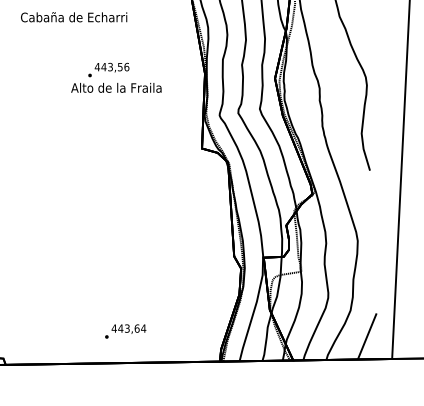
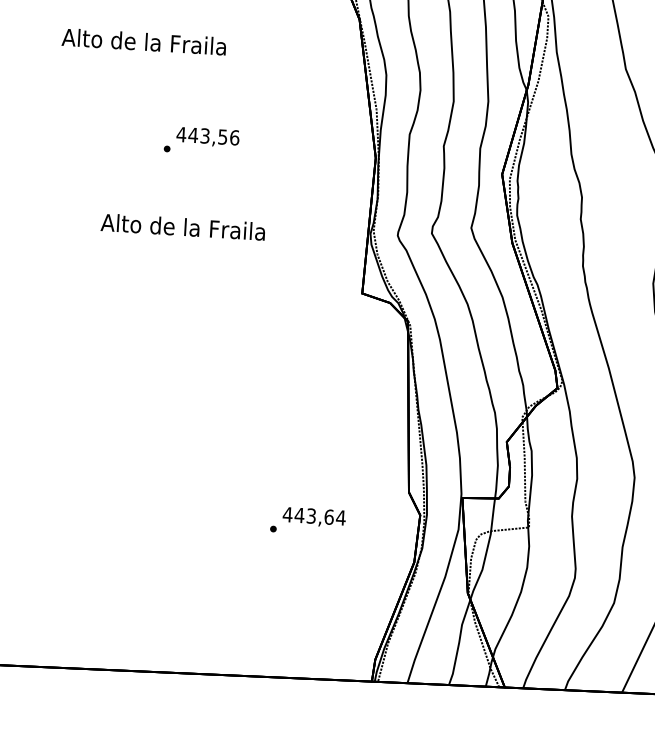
text: (74, 17) -> (145, 42), Cabaña de Echarri -> Alto de la Fraila
text: (116, 87) -> (183, 226), moved
text: (125, 331) -> (307, 521), moved

